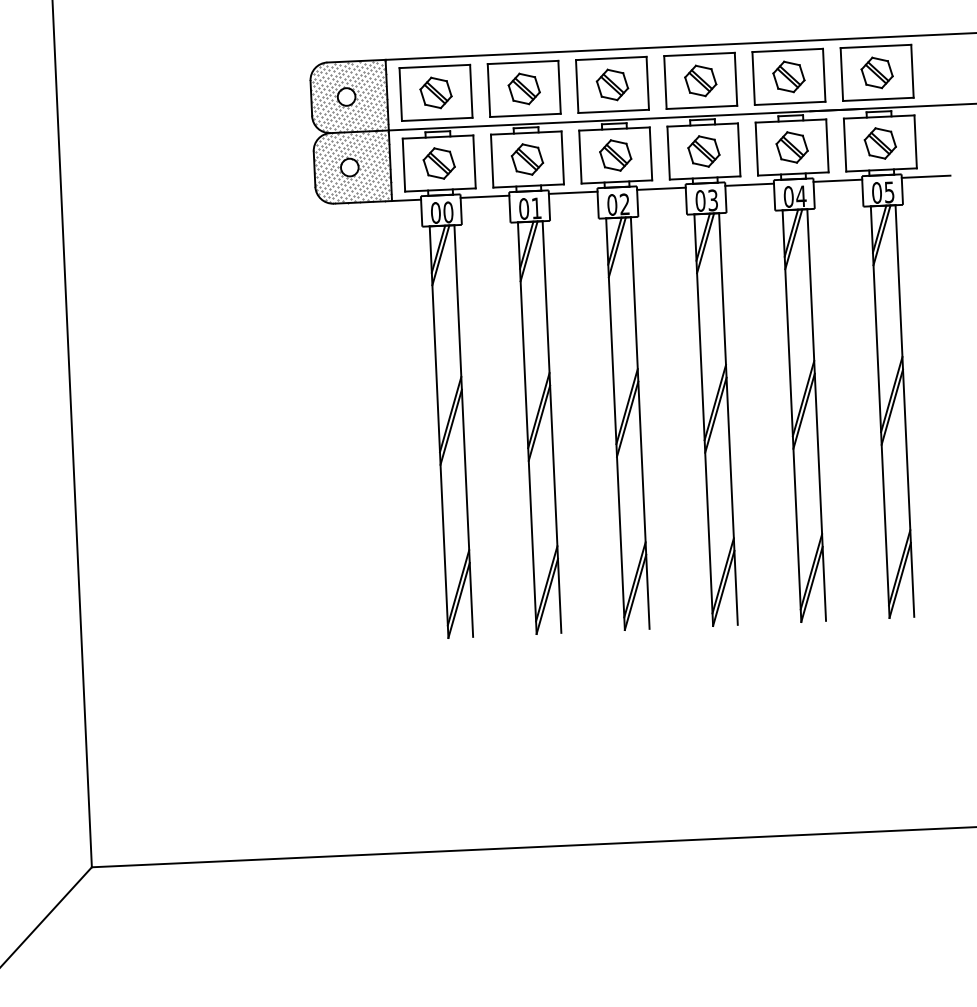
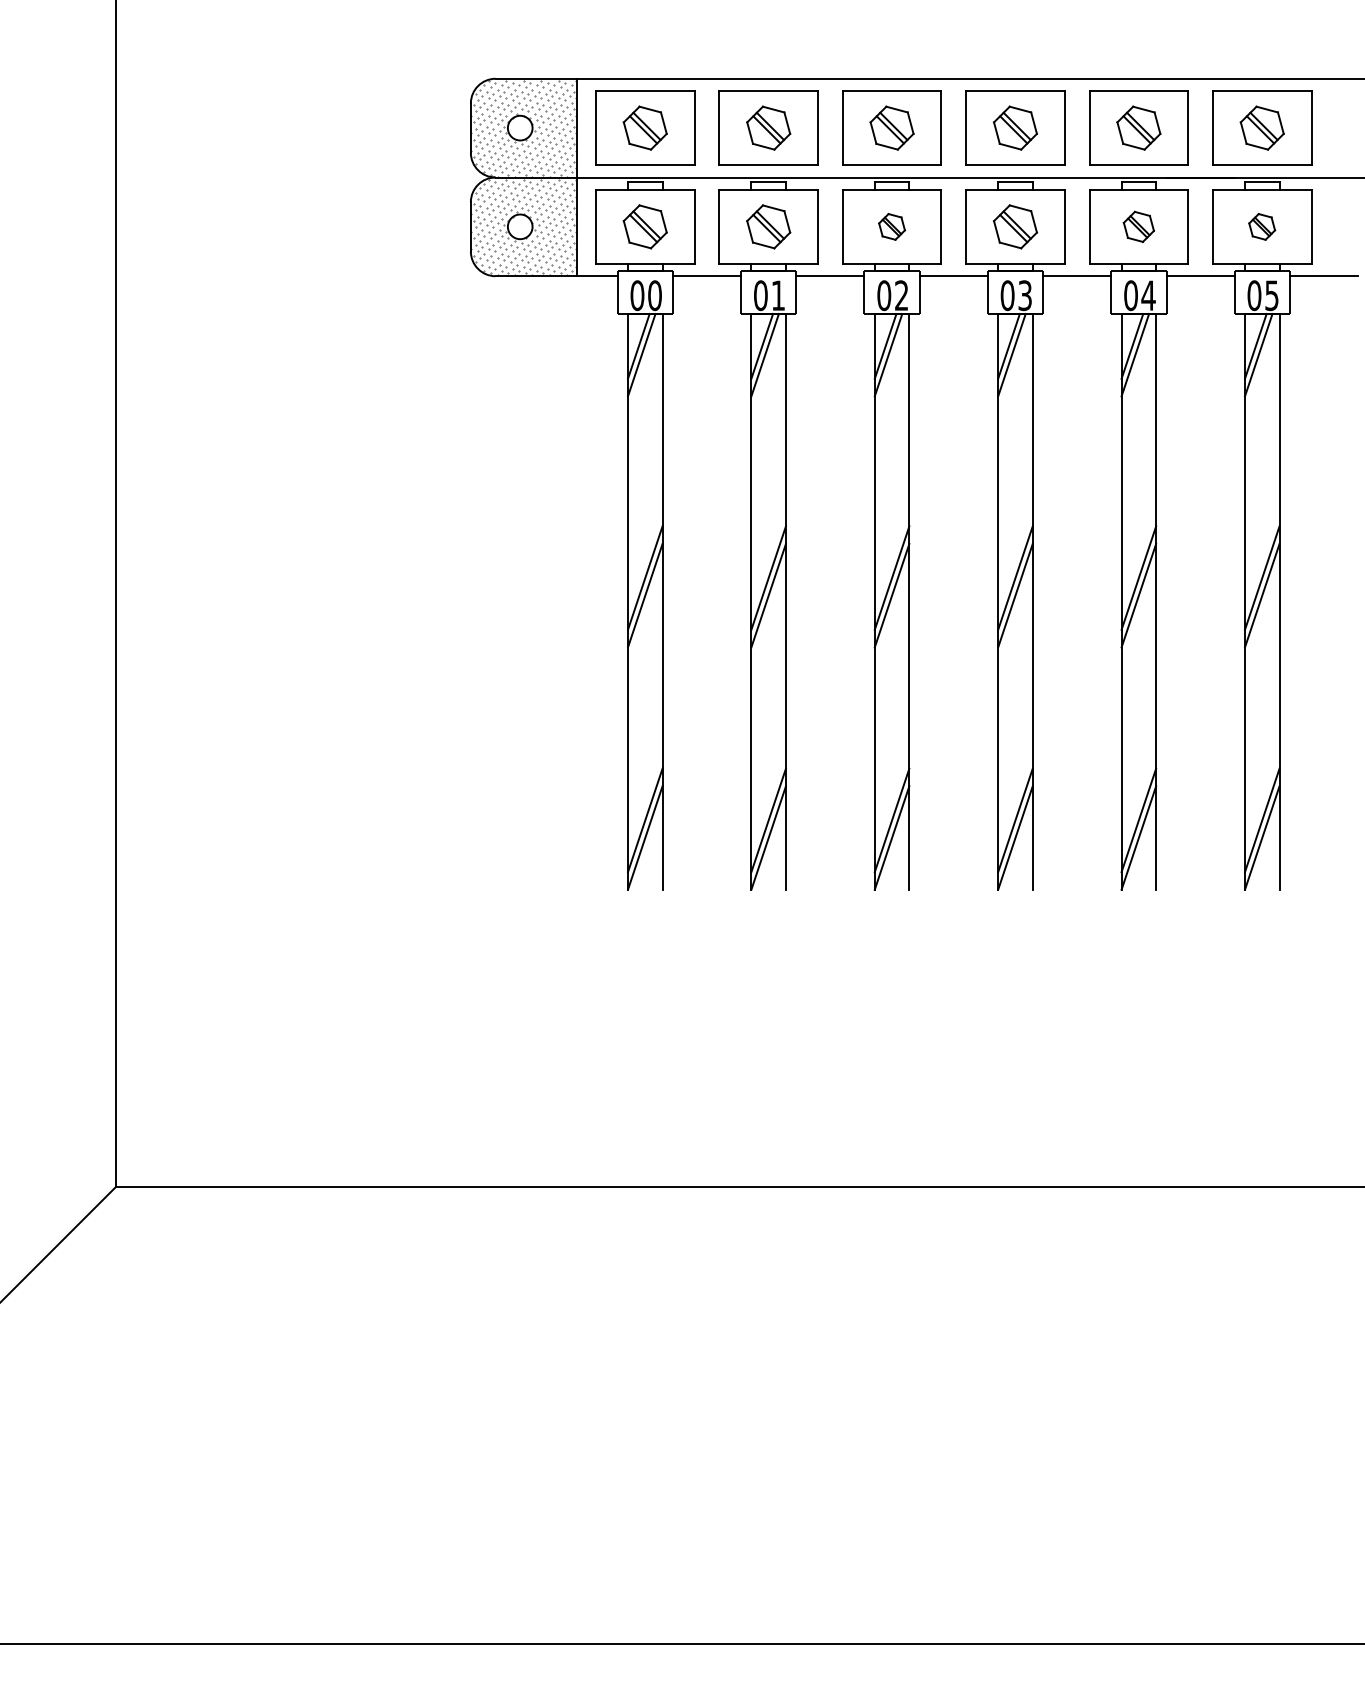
part: (879, 143) -> (1261, 226), size x0.6
part: (791, 147) -> (1138, 226), size x0.7
part: (615, 155) -> (891, 226), size x0.6

